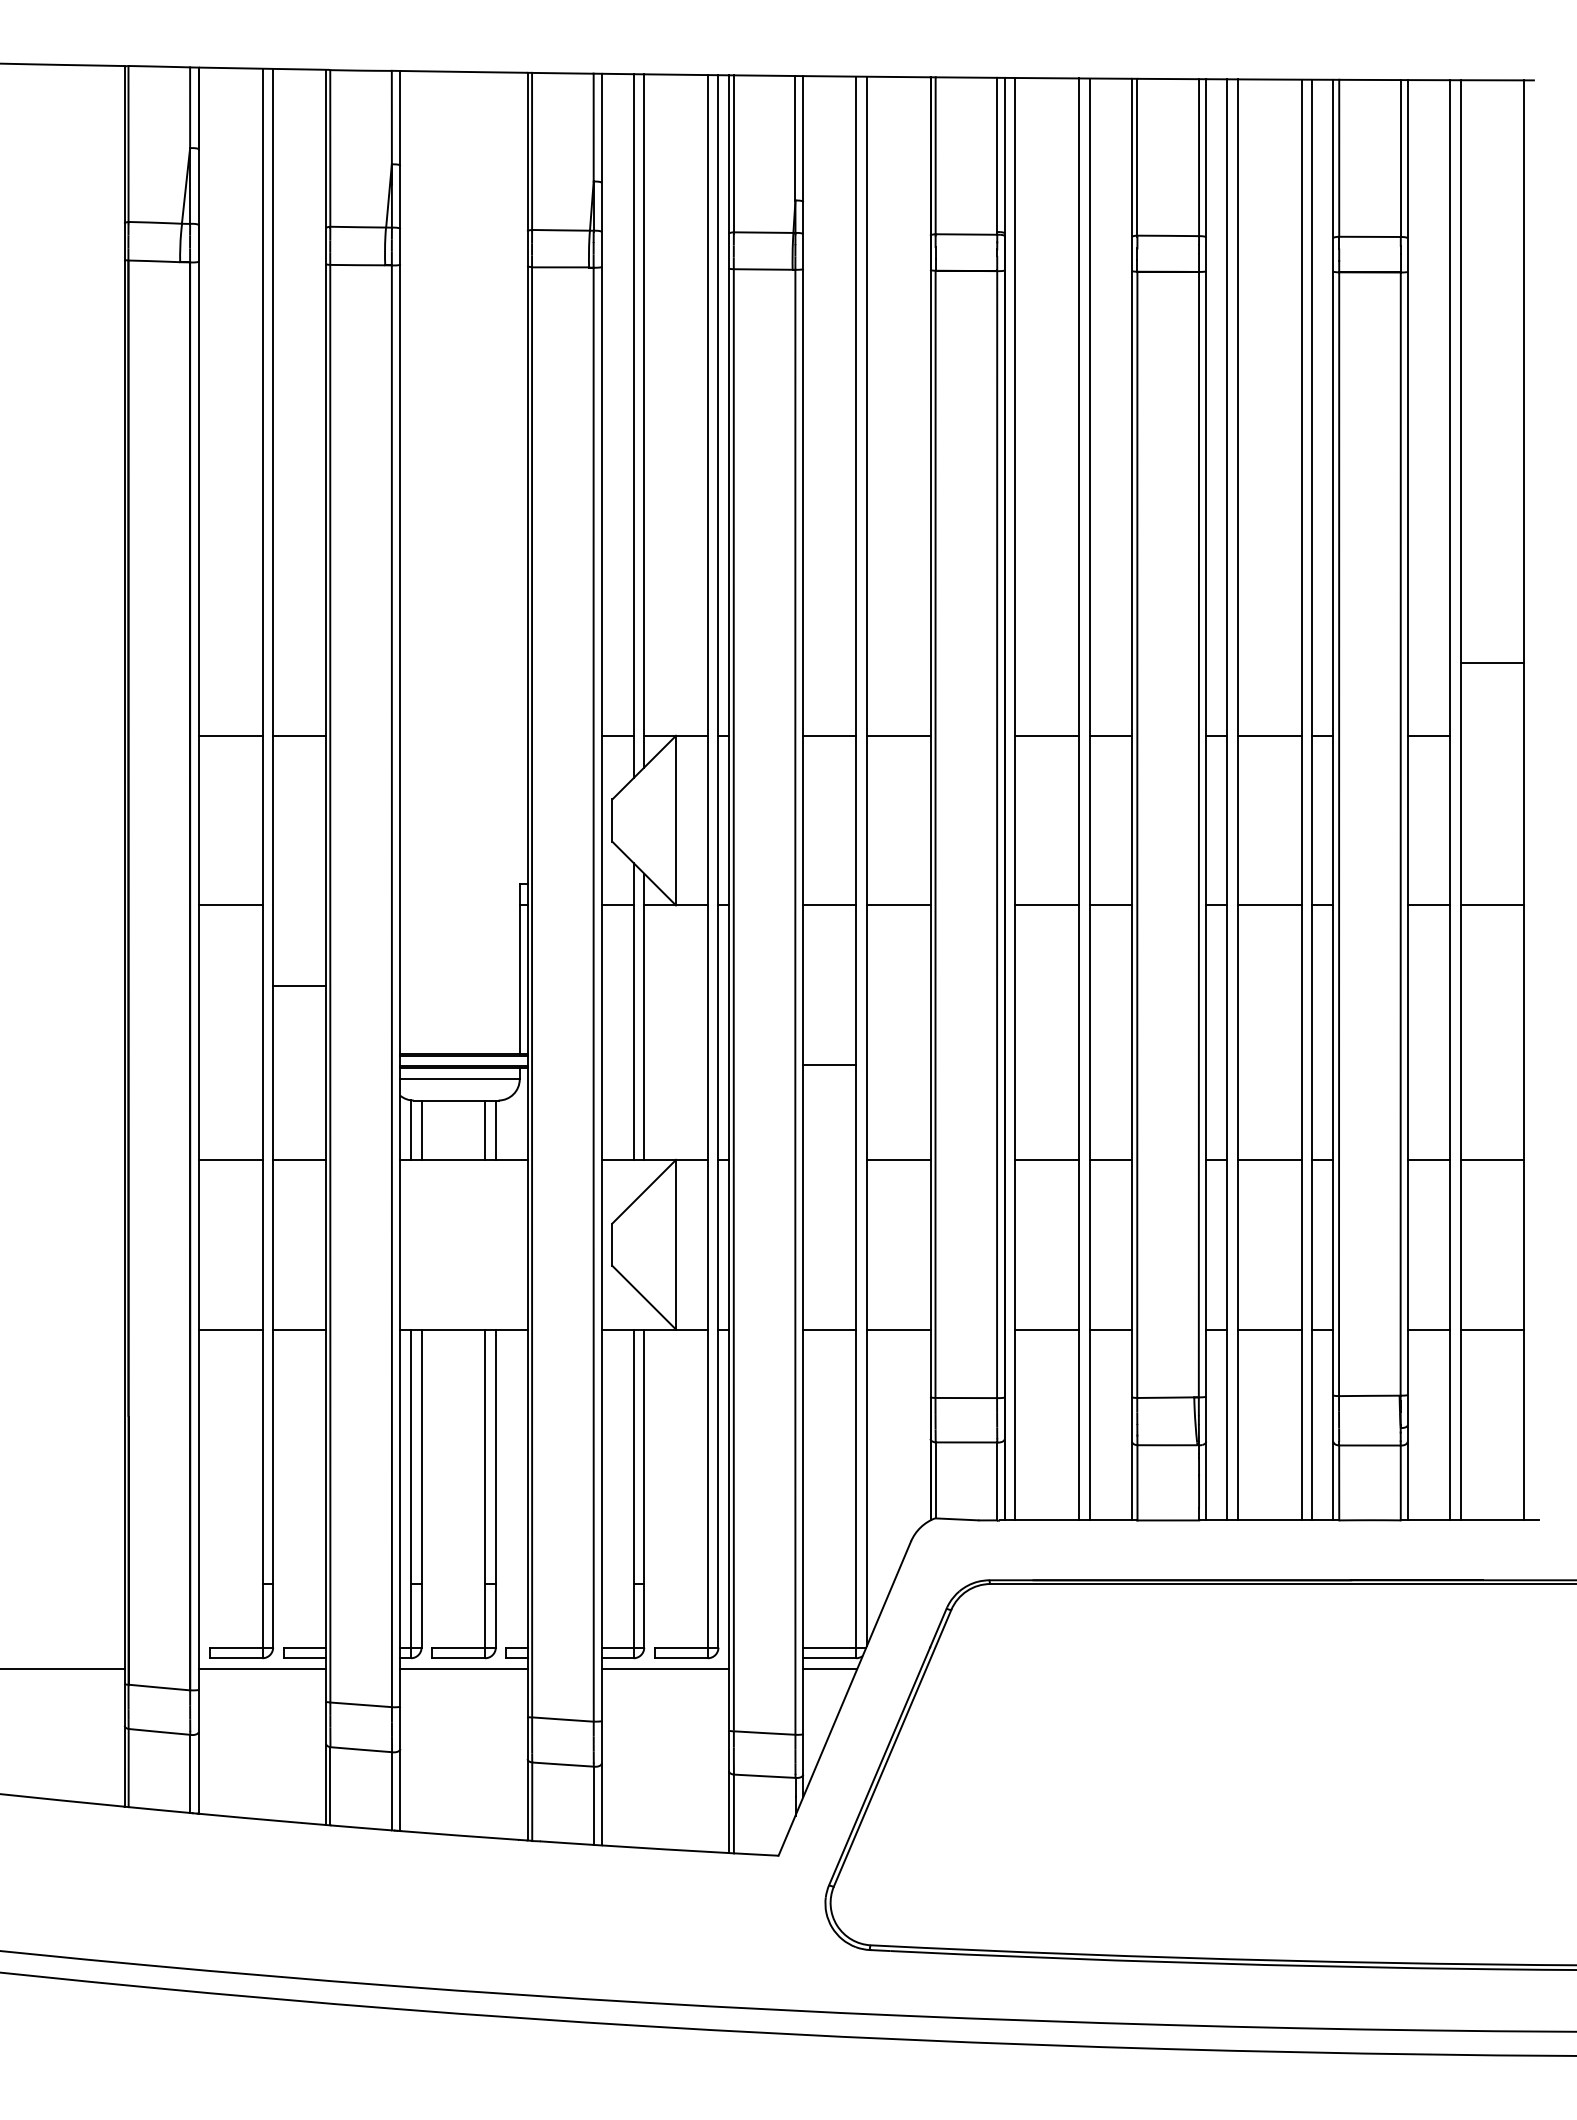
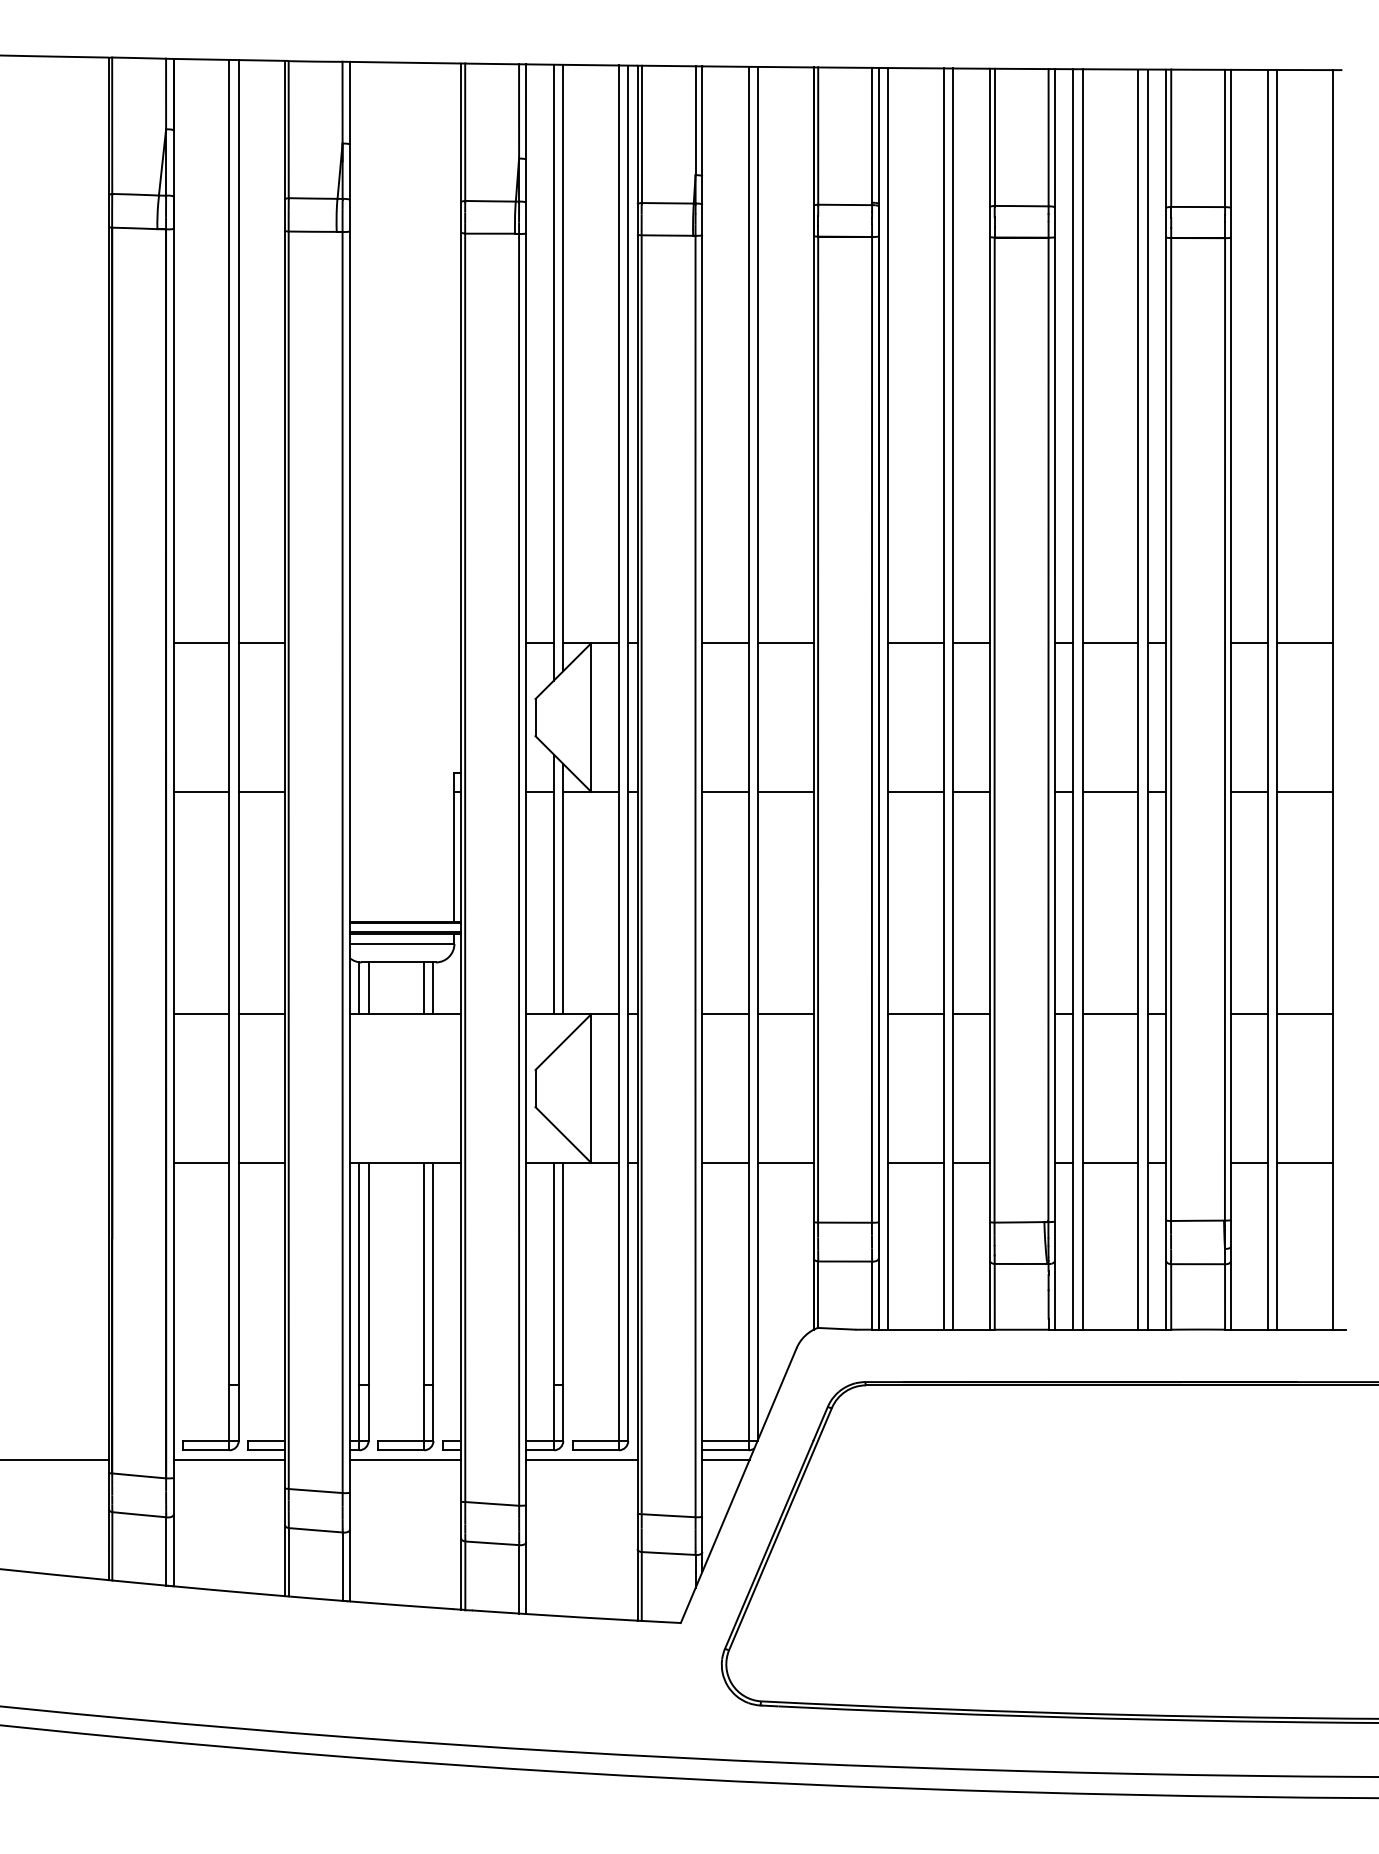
line: (1492, 662) -> (1305, 643), moved
line: (299, 986) -> (261, 791), moved
line: (829, 1064) -> (725, 1014), moved

